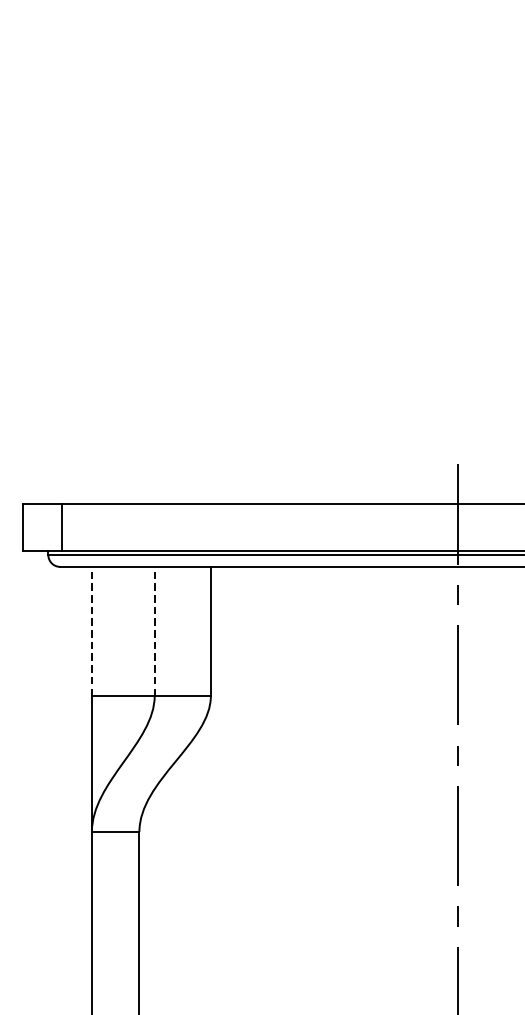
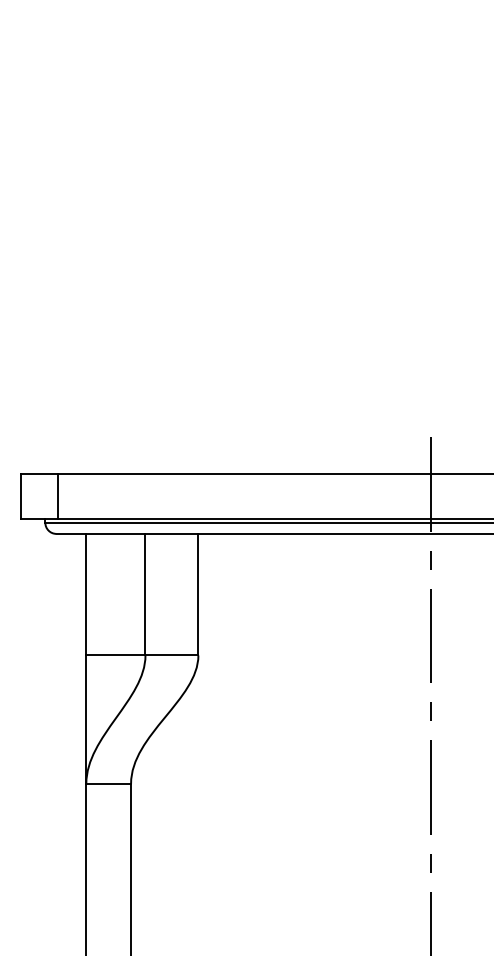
line: (92, 631) -> (86, 594), dashed -> solid
line: (154, 631) -> (145, 594), dashed -> solid

